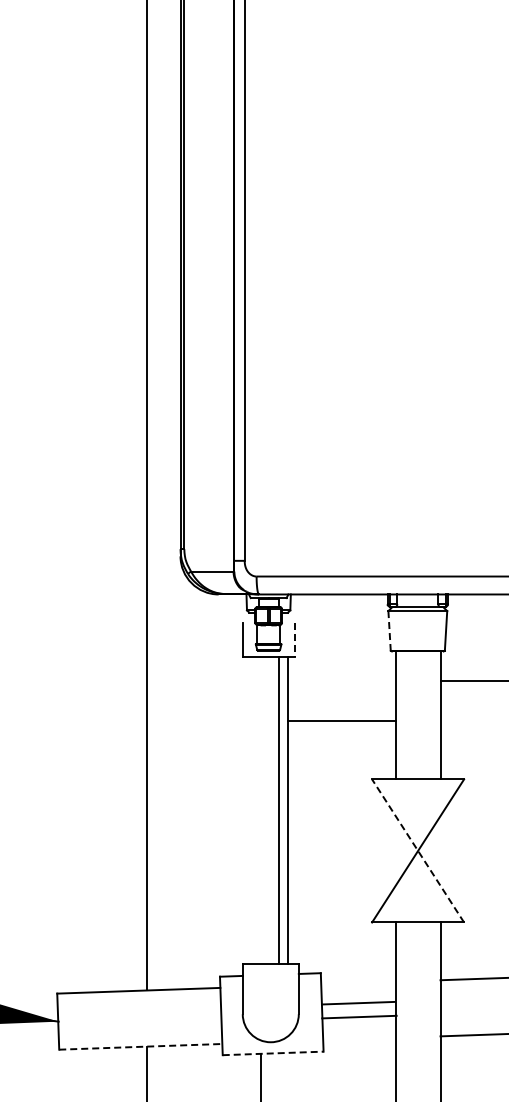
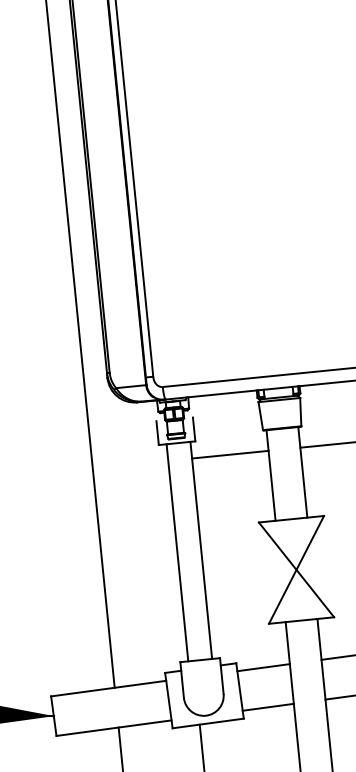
line: (389, 630) -> (260, 415), dashed -> solid
line: (294, 640) -> (194, 429), dashed -> solid
line: (341, 720) -> (230, 454), moved
line: (278, 810) -> (177, 552), moved
line: (417, 850) -> (296, 569), dashed -> solid
line: (358, 1002) -> (268, 706), moved
line: (359, 1016) -> (263, 667), moved
line: (140, 1046) -> (113, 727), dashed -> solid
line: (273, 1053) -> (208, 723), dashed -> solid

